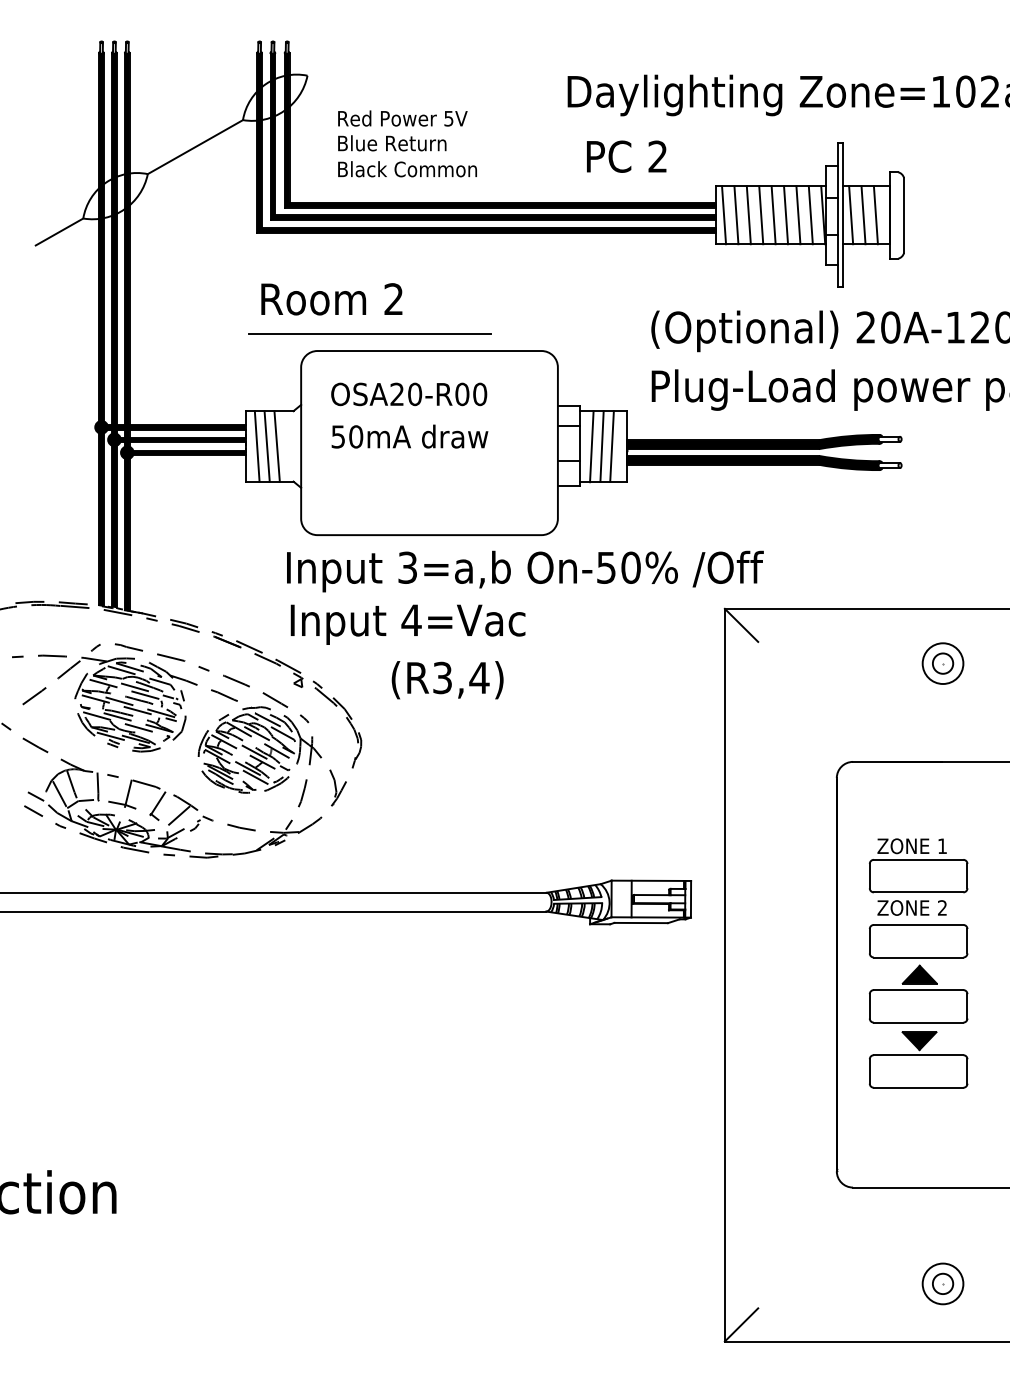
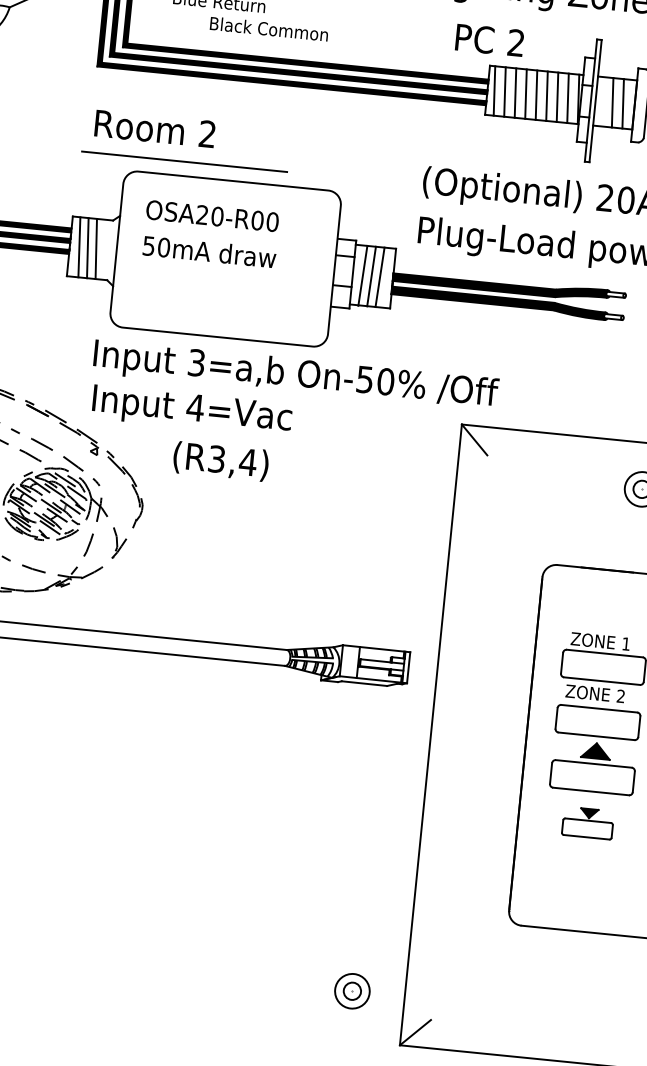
text: (626, 156) -> (489, 40), moved
text: (407, 169) -> (269, 29), moved
line: (851, 215) -> (602, 101), removed
part: (918, 1059) -> (587, 822), size x0.6
part: (942, 1283) -> (351, 990), moved

